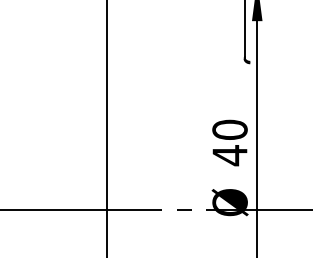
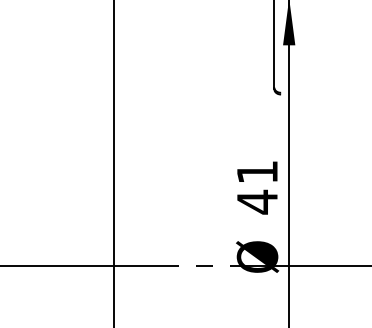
text: (230, 129) -> (257, 171), 40 -> 41

